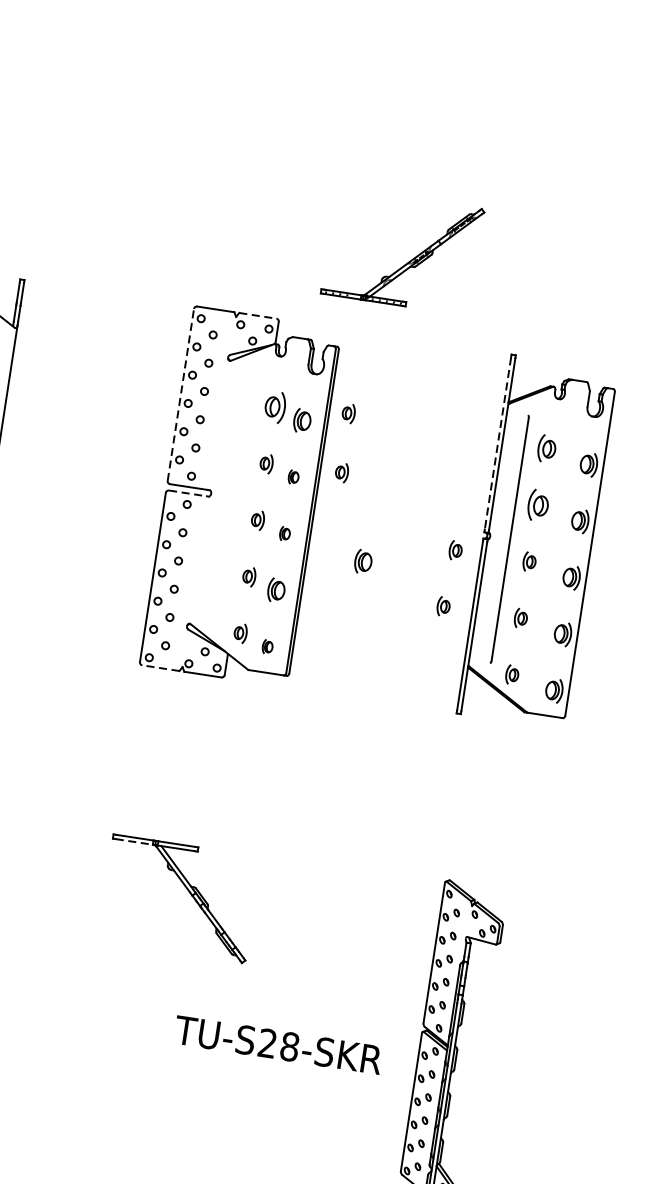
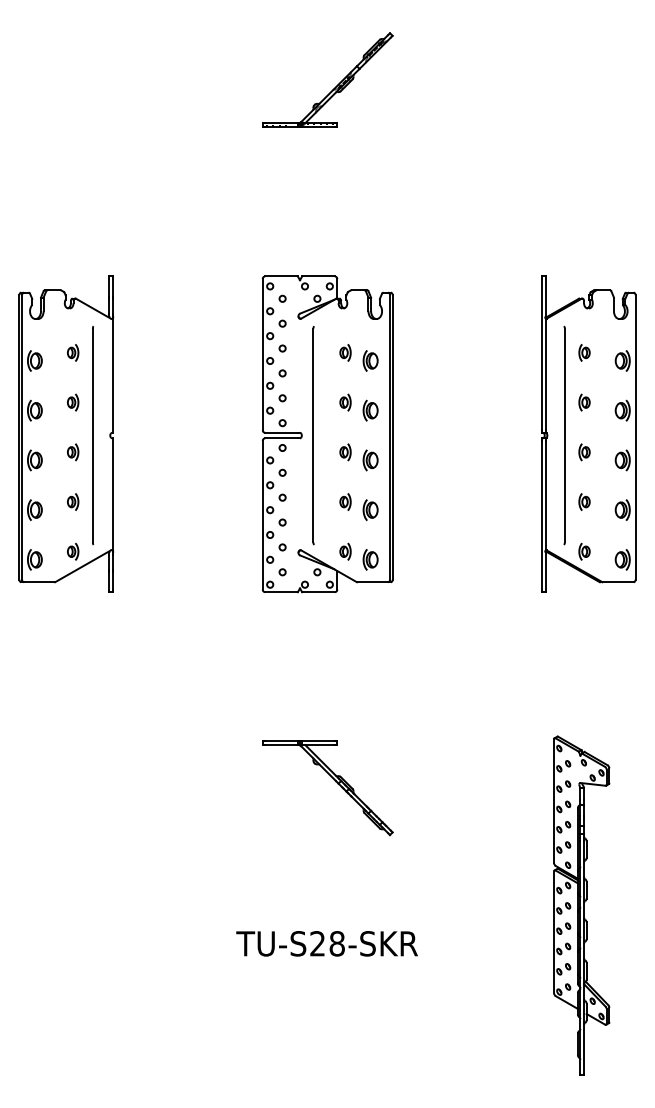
part: (410, 260) -> (335, 86), moved
line: (258, 316) -> (319, 276), dashed -> solid
line: (180, 394) -> (262, 354), dashed -> solid
part: (275, 406) -> (345, 352), size x0.62
part: (348, 413) -> (409, 348), removed
line: (497, 443) -> (541, 354), dashed -> solid
part: (546, 448) -> (584, 352), size x0.71
part: (341, 472) -> (411, 400), removed
part: (293, 477) -> (370, 410), size x1.67
line: (187, 493) -> (281, 438), dashed -> solid
line: (224, 495) -> (313, 435), added
part: (538, 505) -> (584, 402), size x0.62
part: (284, 533) -> (370, 460), size x1.67
part: (455, 550) -> (519, 452), removed
part: (363, 561) -> (441, 473), removed
part: (443, 605) -> (516, 501), removed
part: (267, 646) -> (370, 559), size x1.67
line: (160, 668) -> (281, 592), dashed -> solid
line: (135, 842) -> (282, 745), dashed -> solid
text: (277, 1044) -> (326, 943), moved

